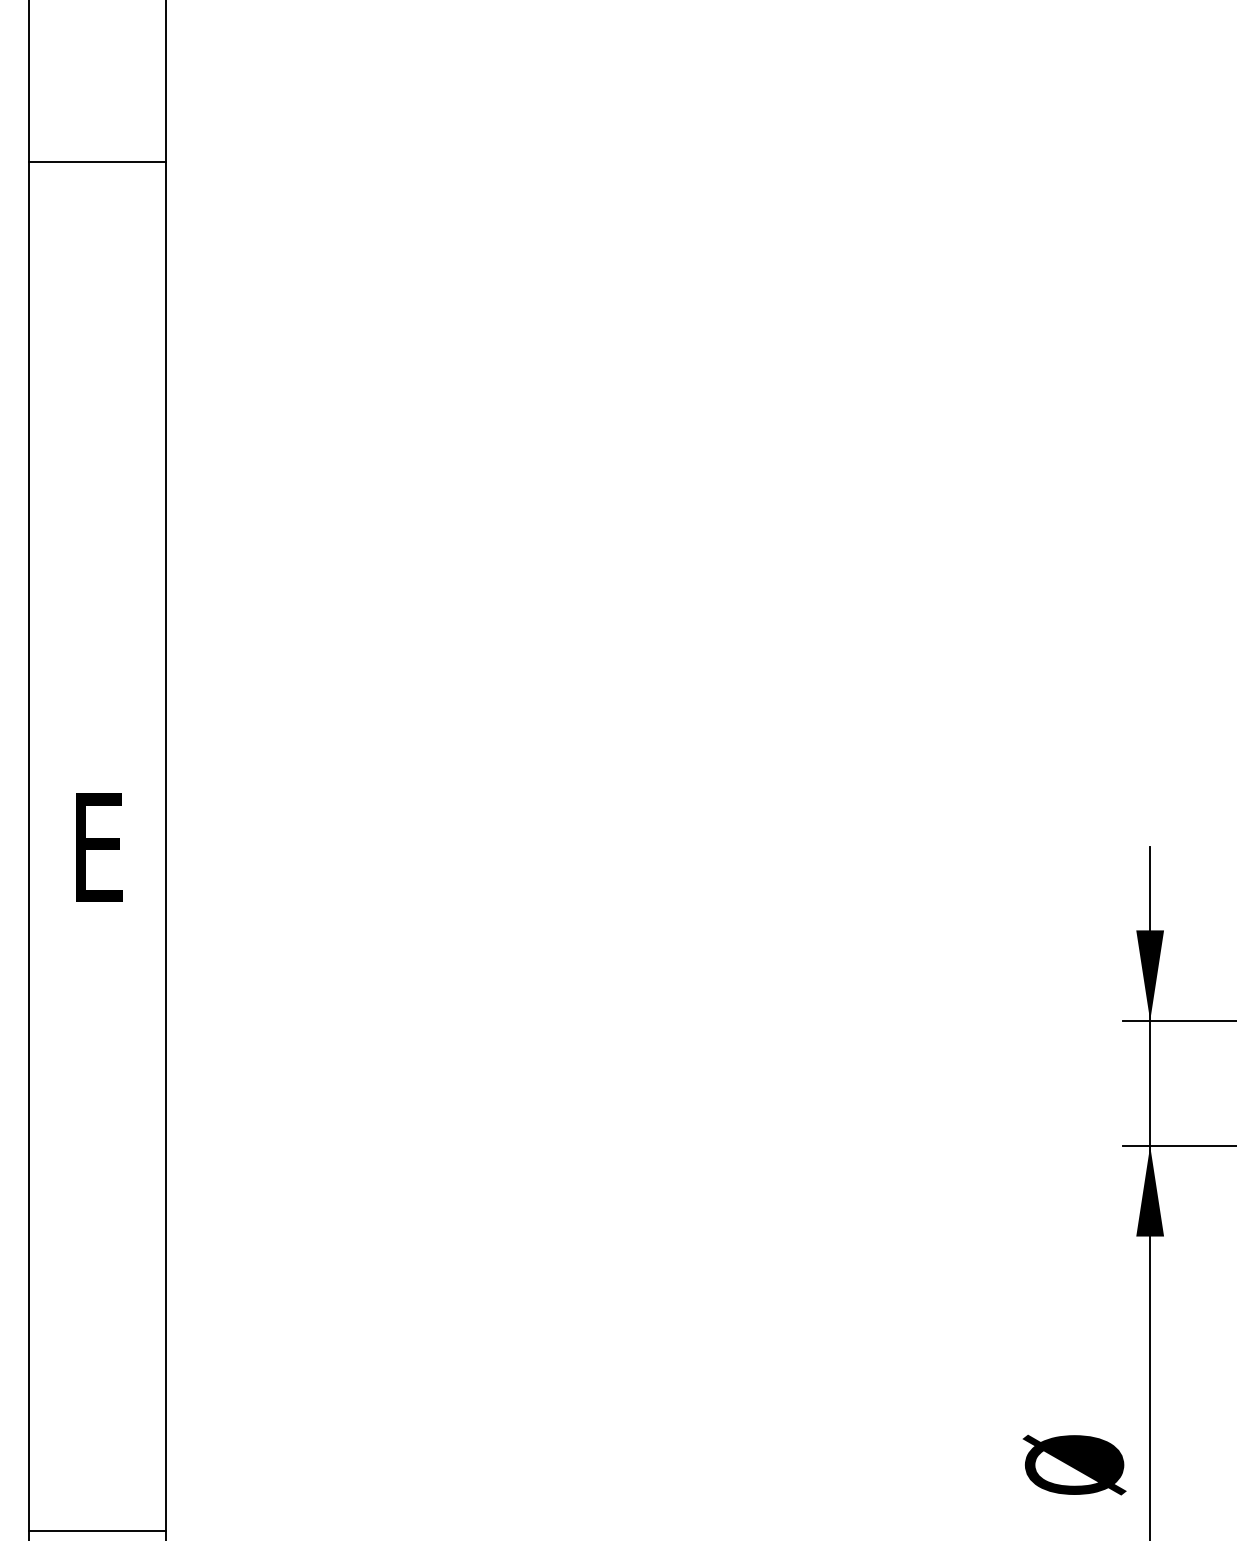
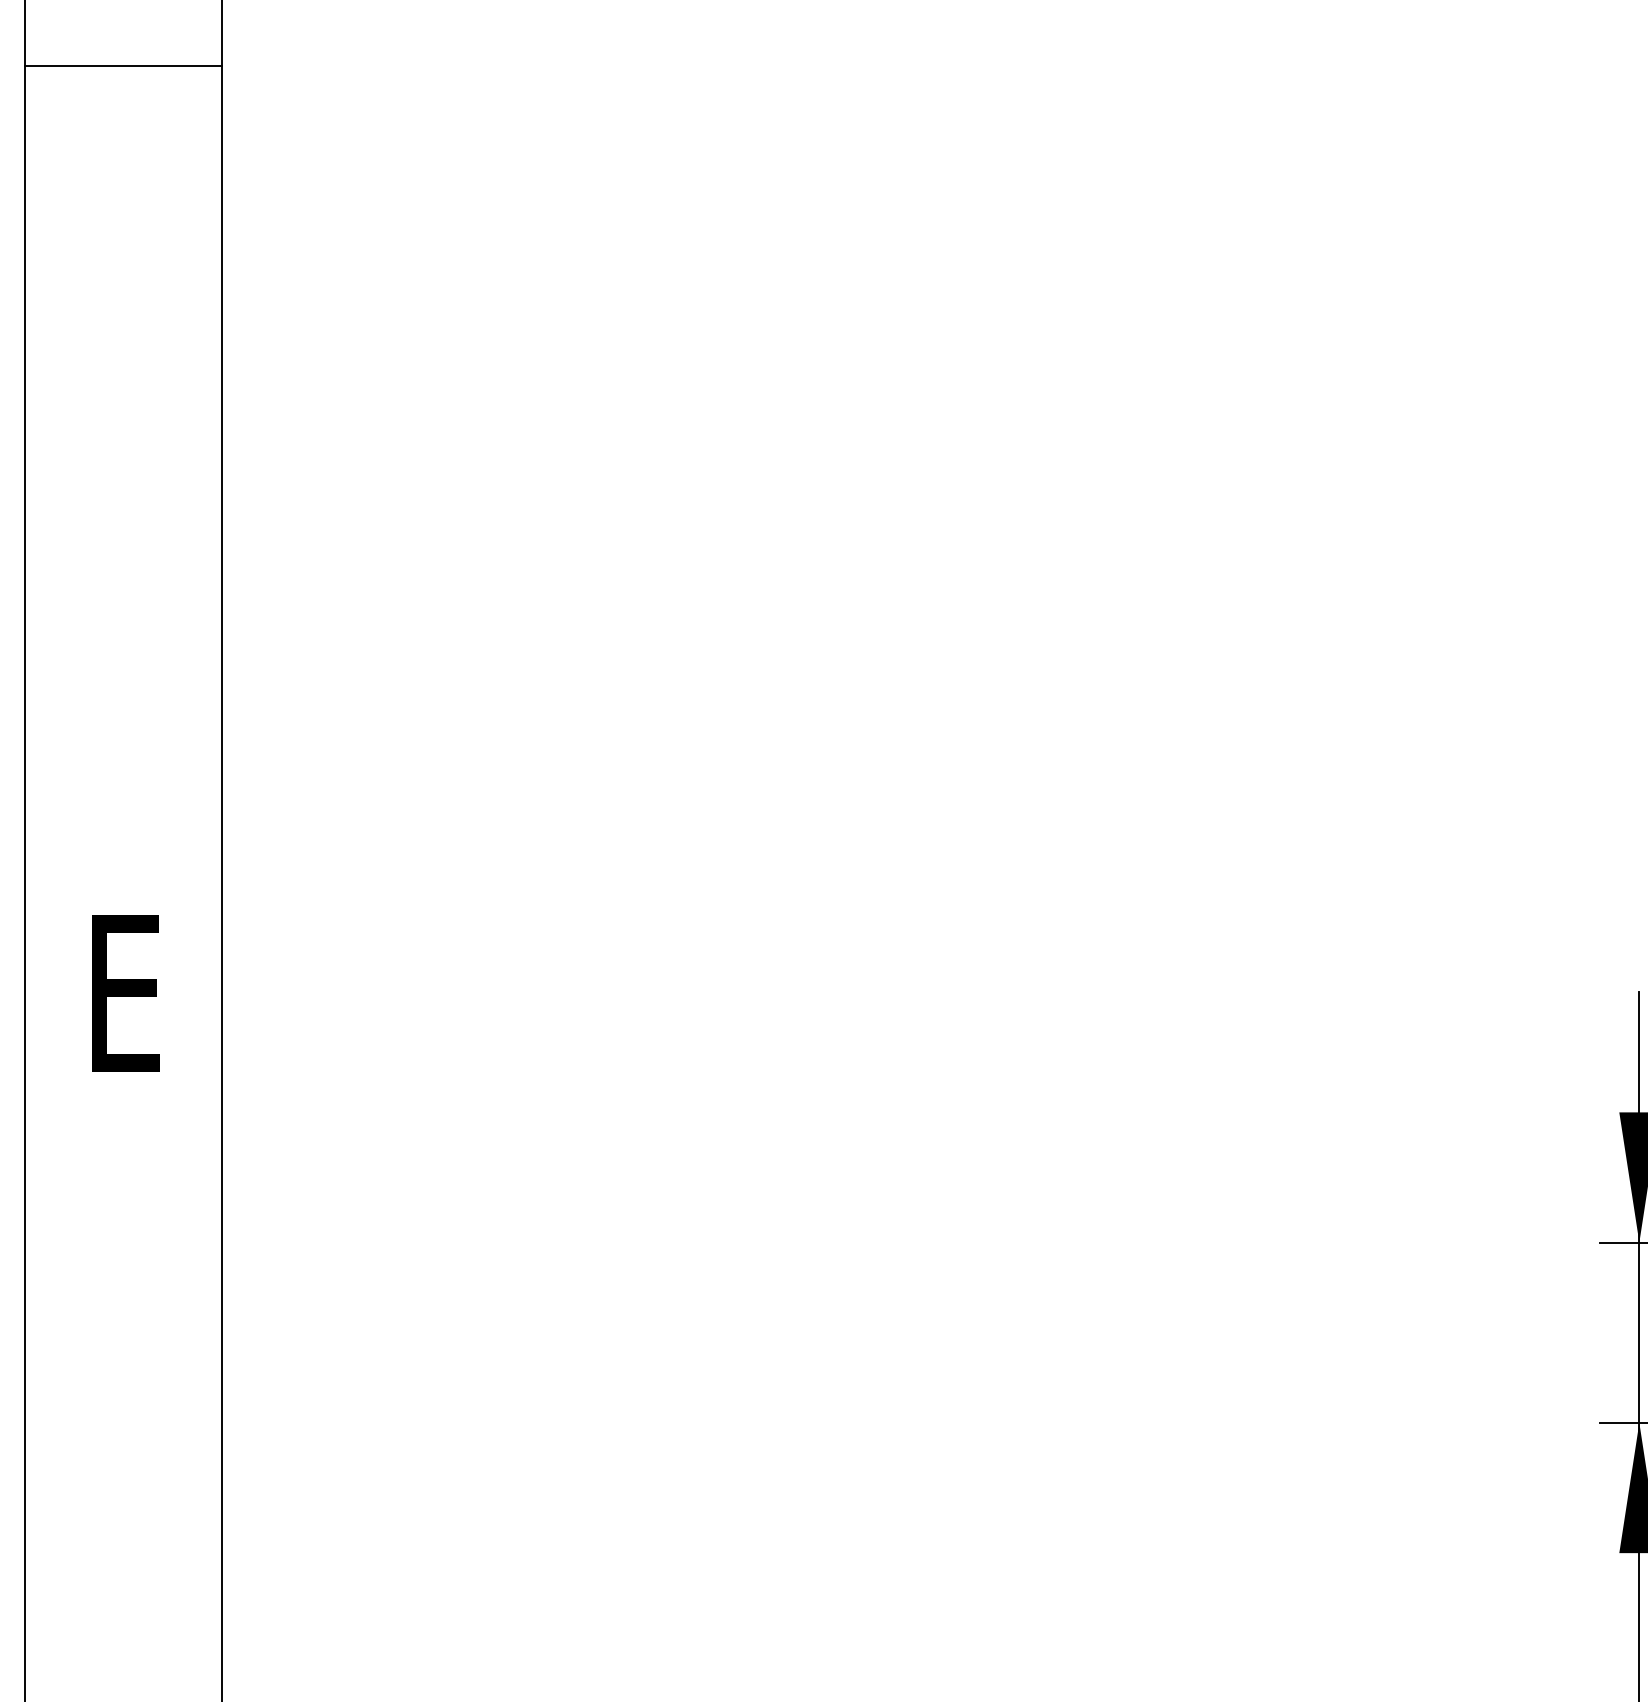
line: (96, 161) -> (122, 65), moved

